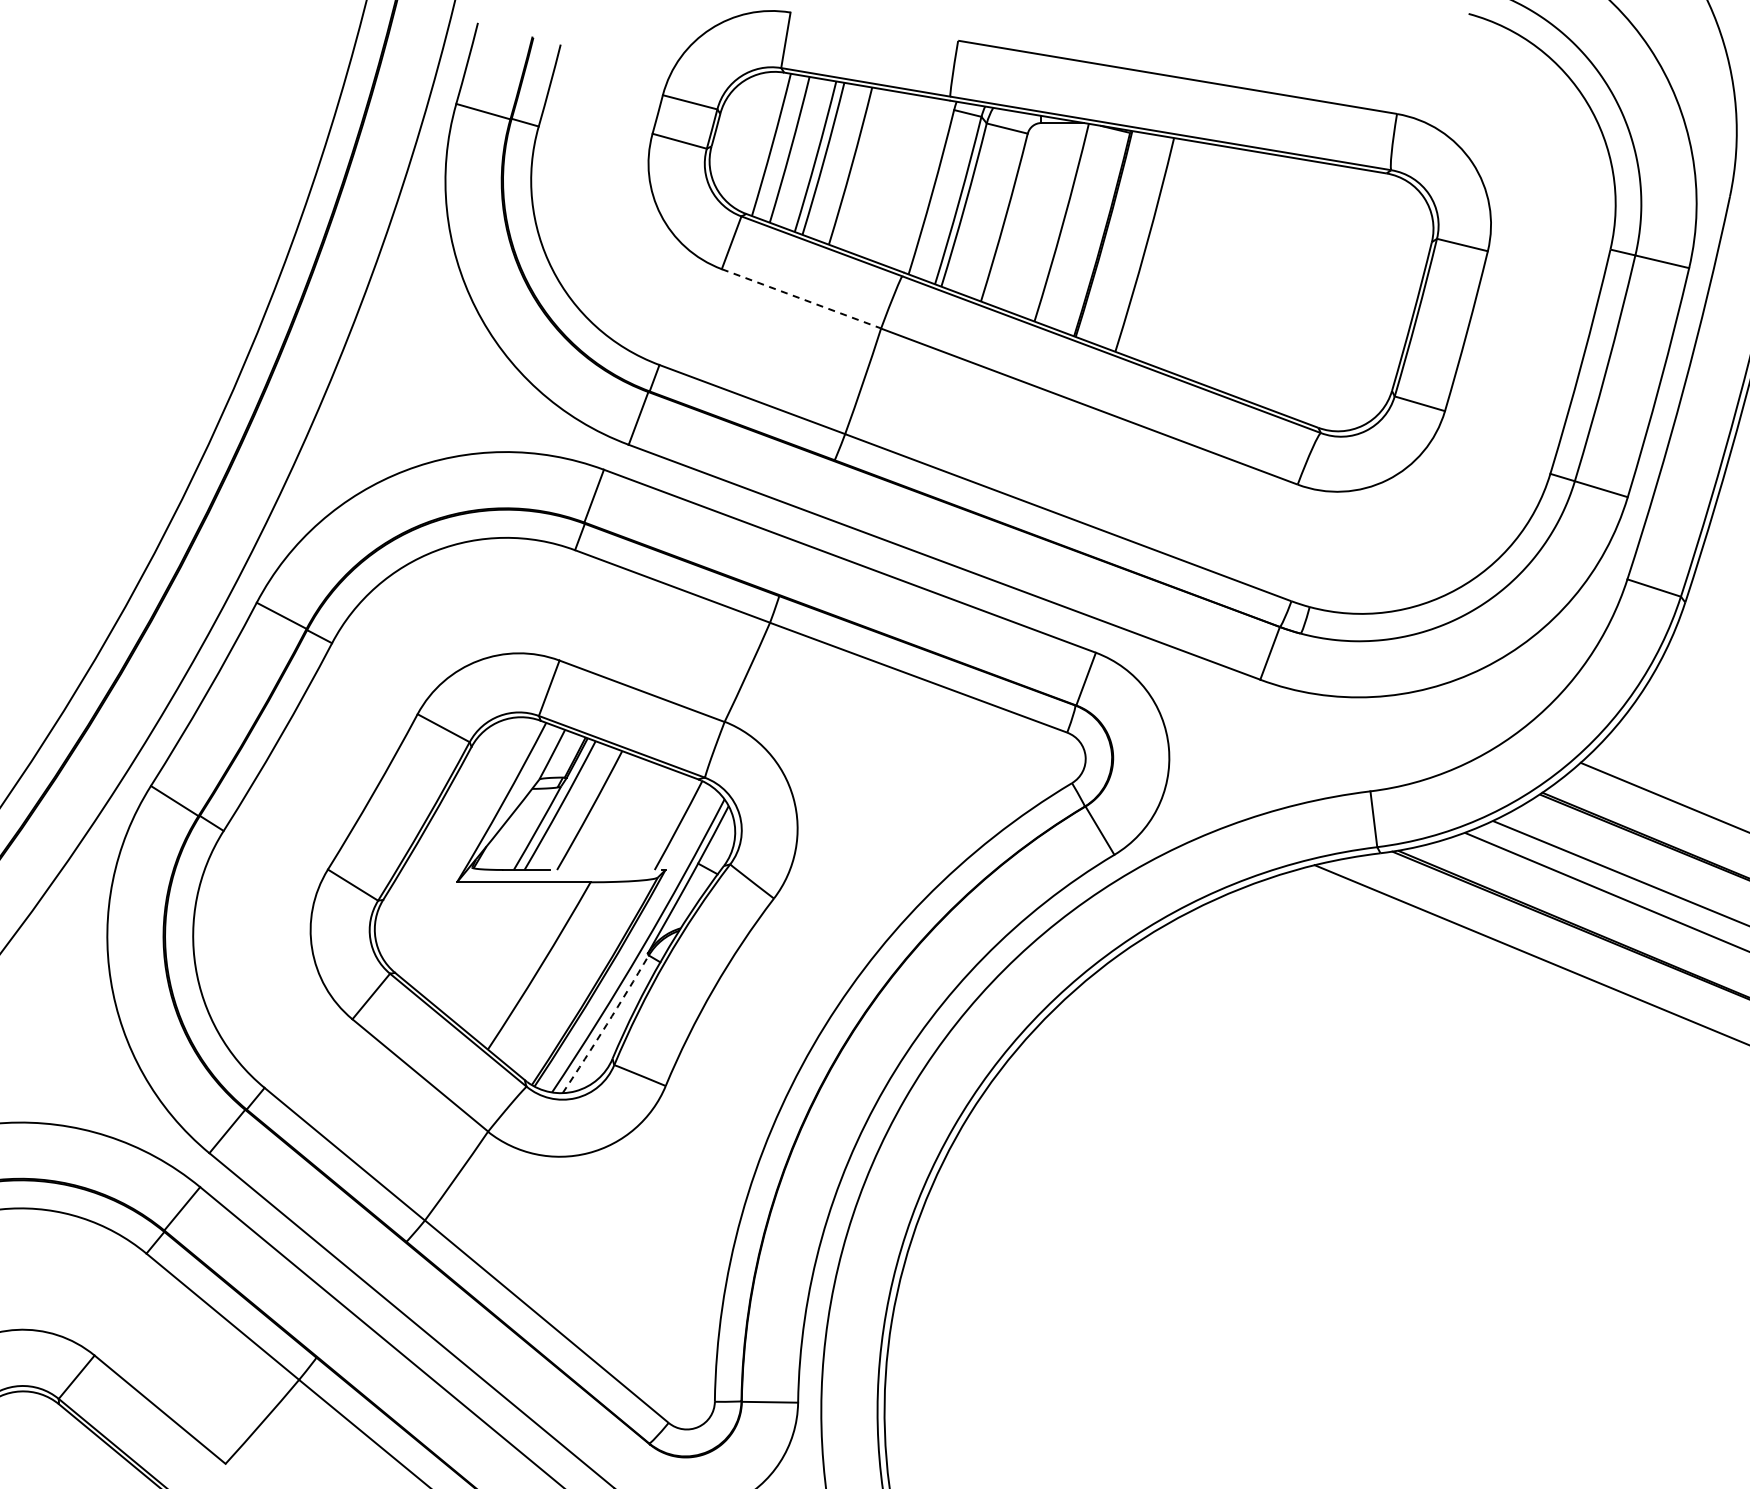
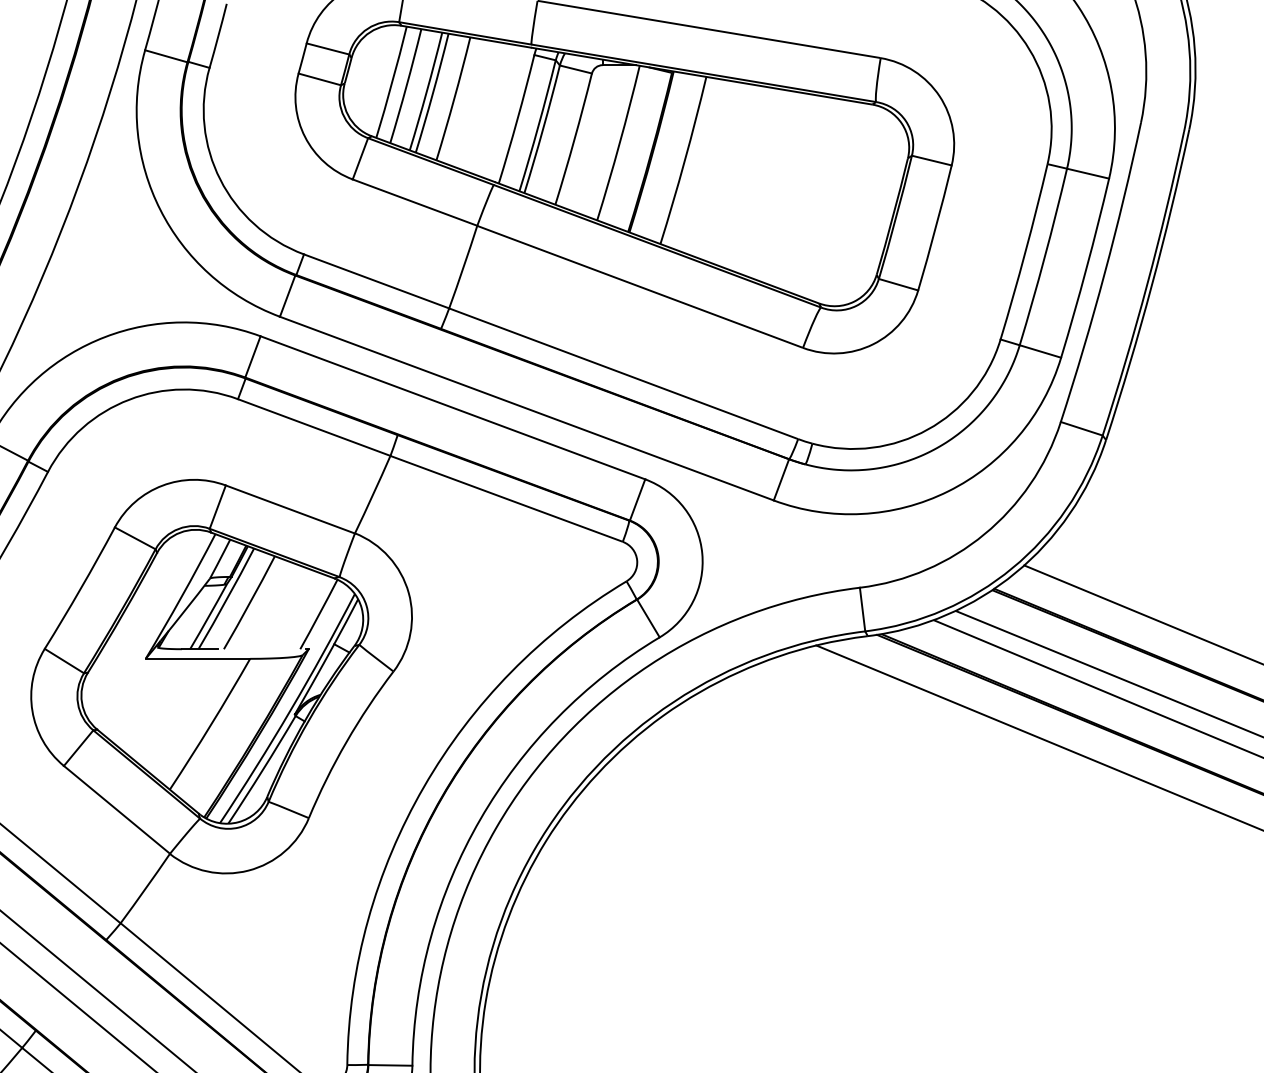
line: (801, 298) -> (415, 202), dashed -> solid
arc: (606, 1024) -> (262, 770), dashed -> solid

